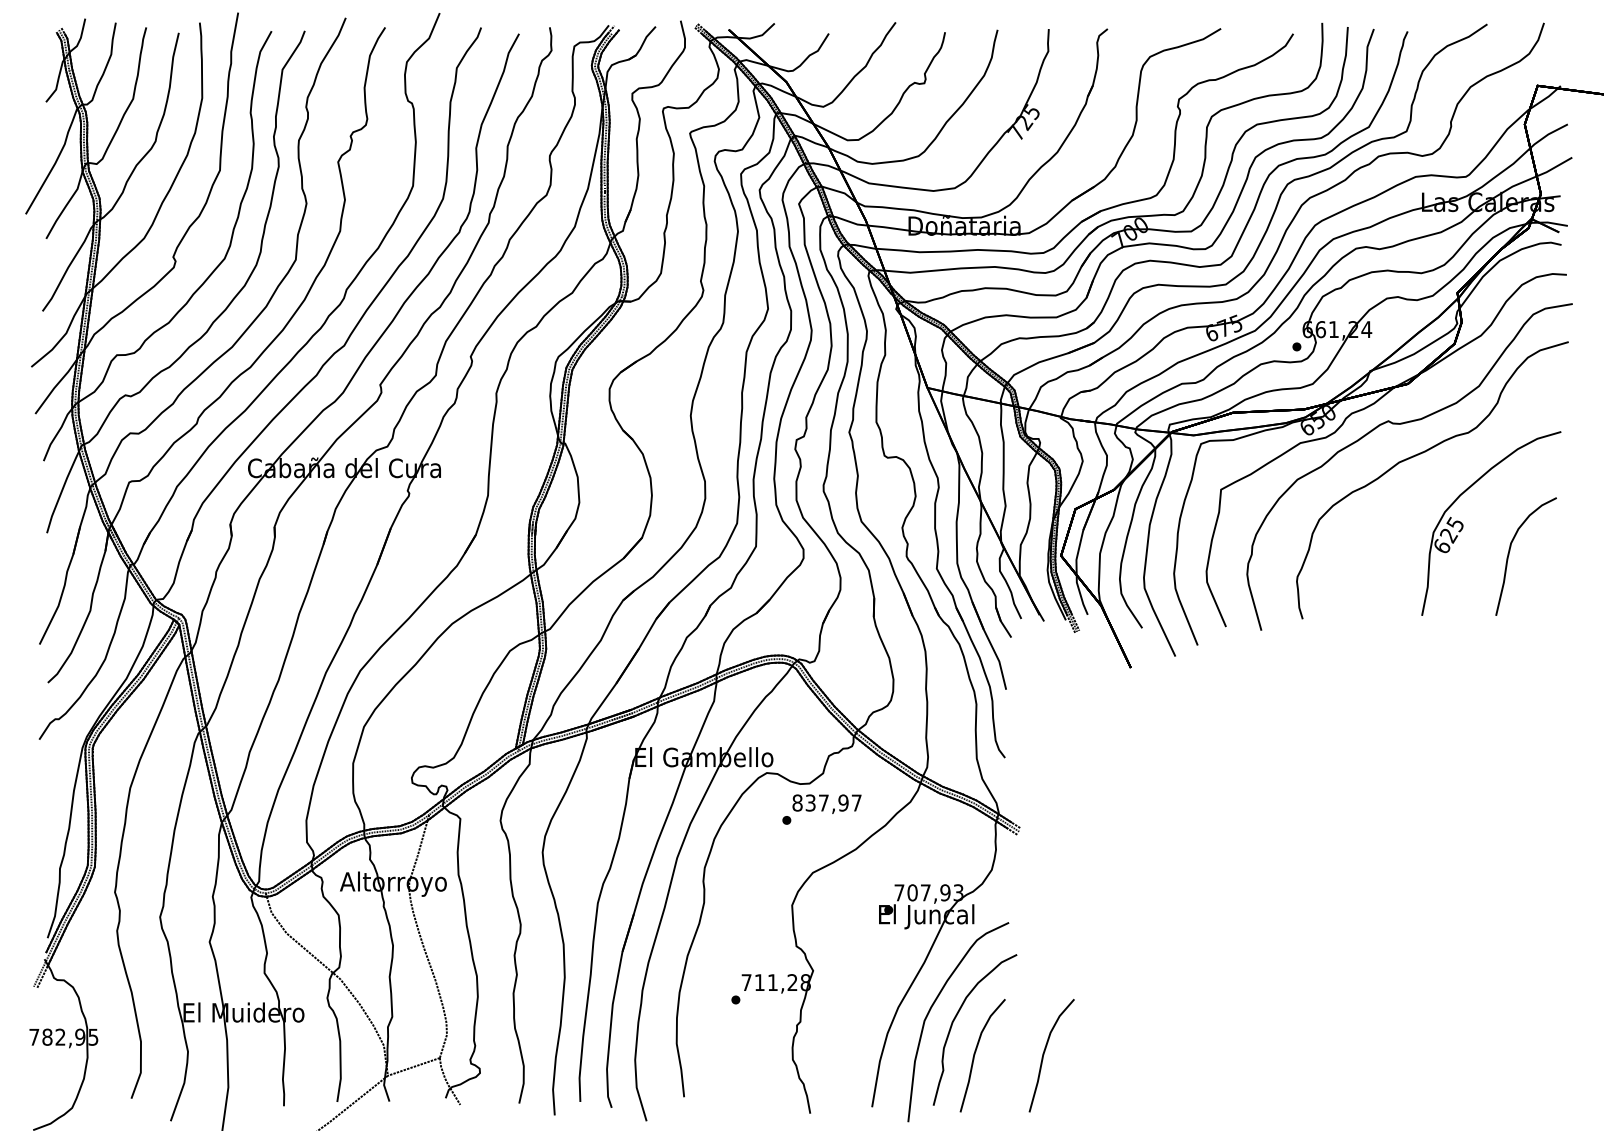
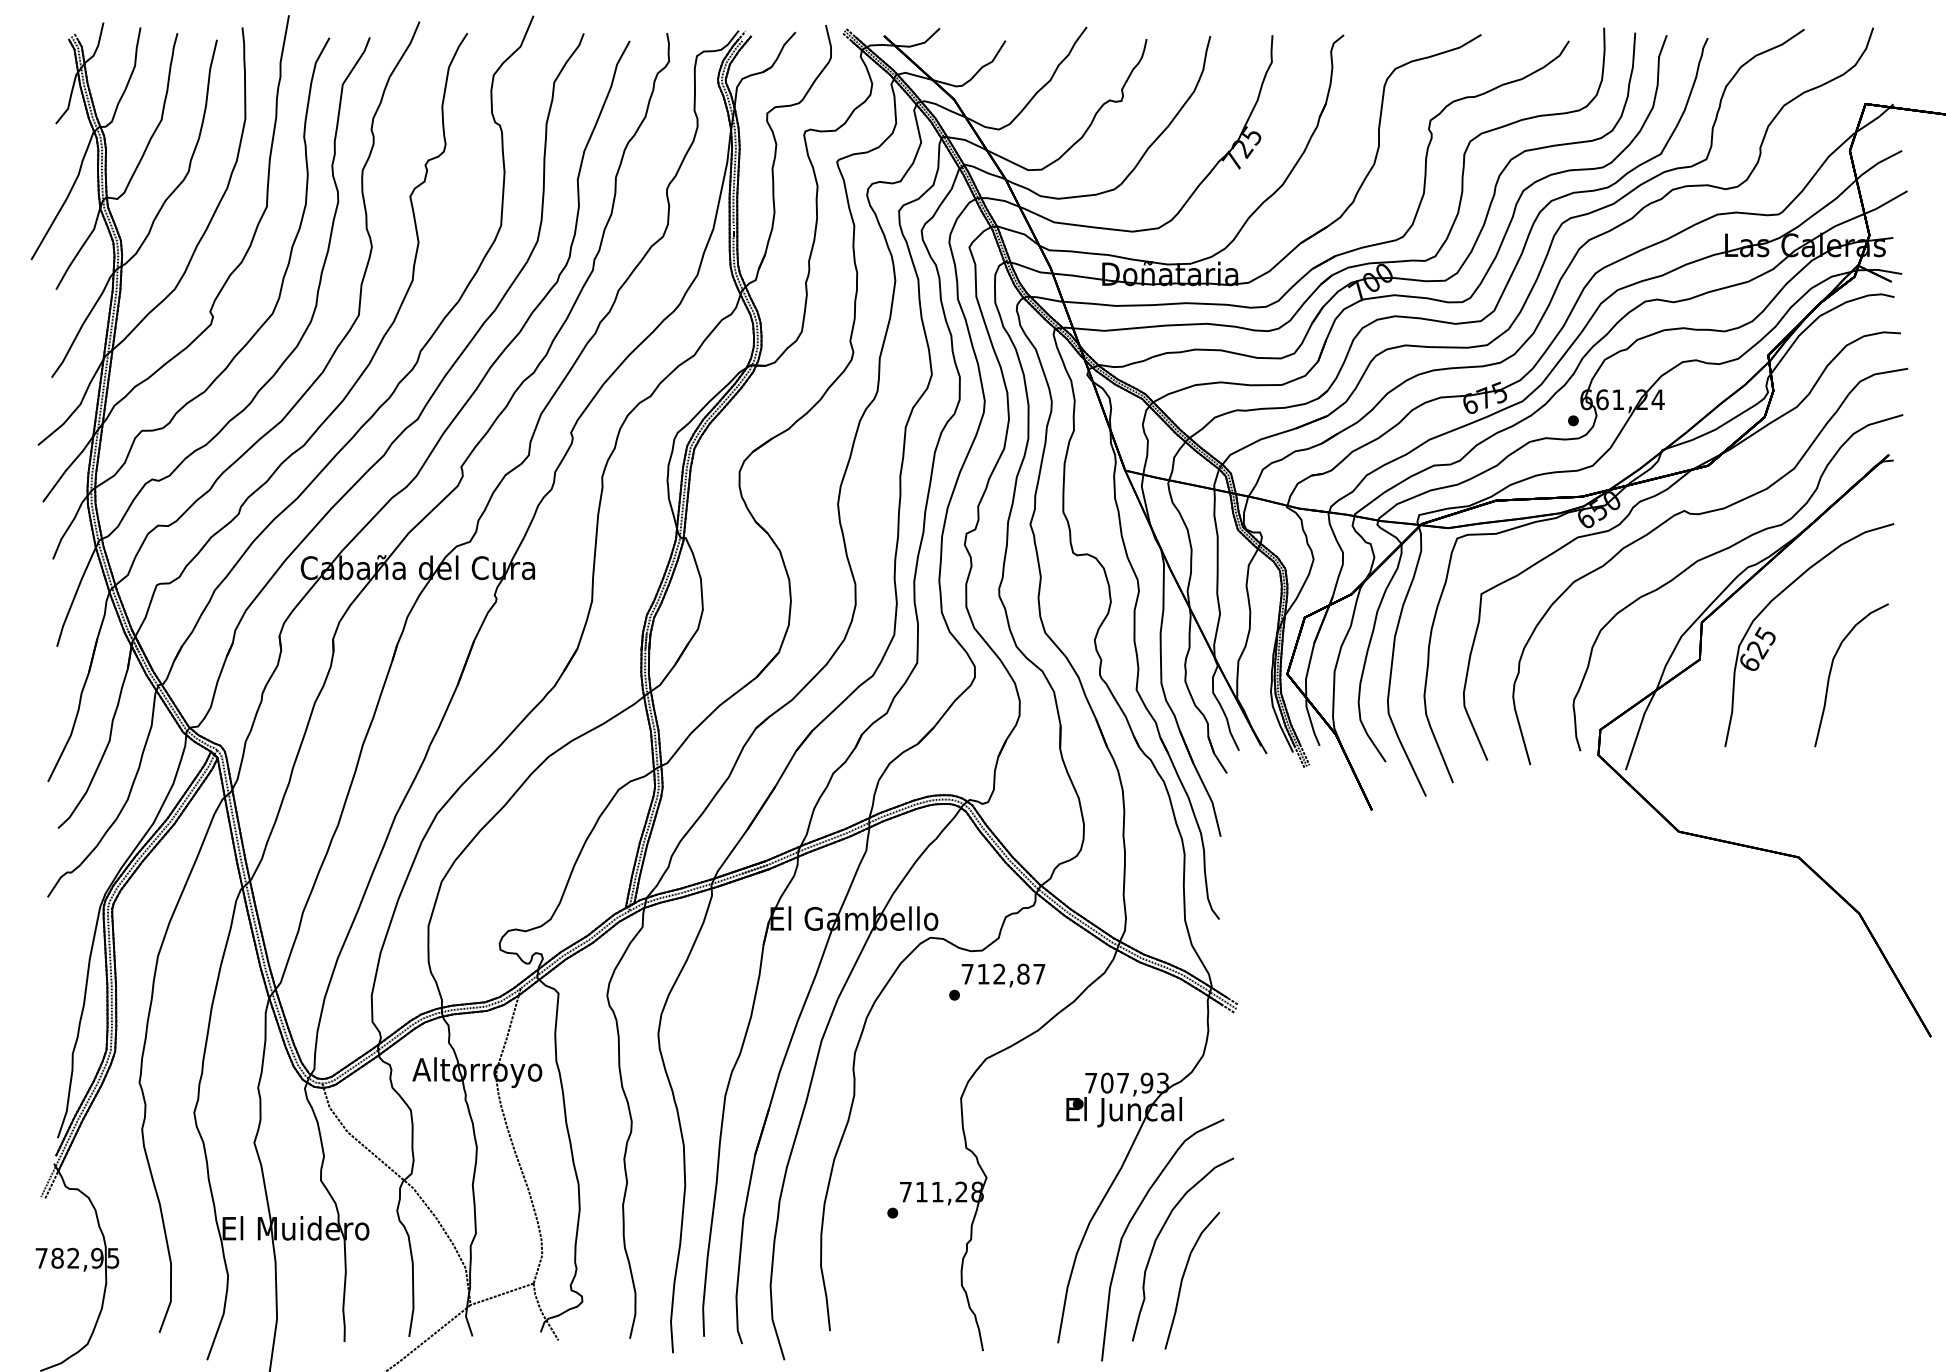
part: (1436, 695) -> (1742, 843), added
text: (820, 802) -> (995, 973), 837,97 -> 712,87
curve: (1044, 1054) -> (1267, 1279), removed

